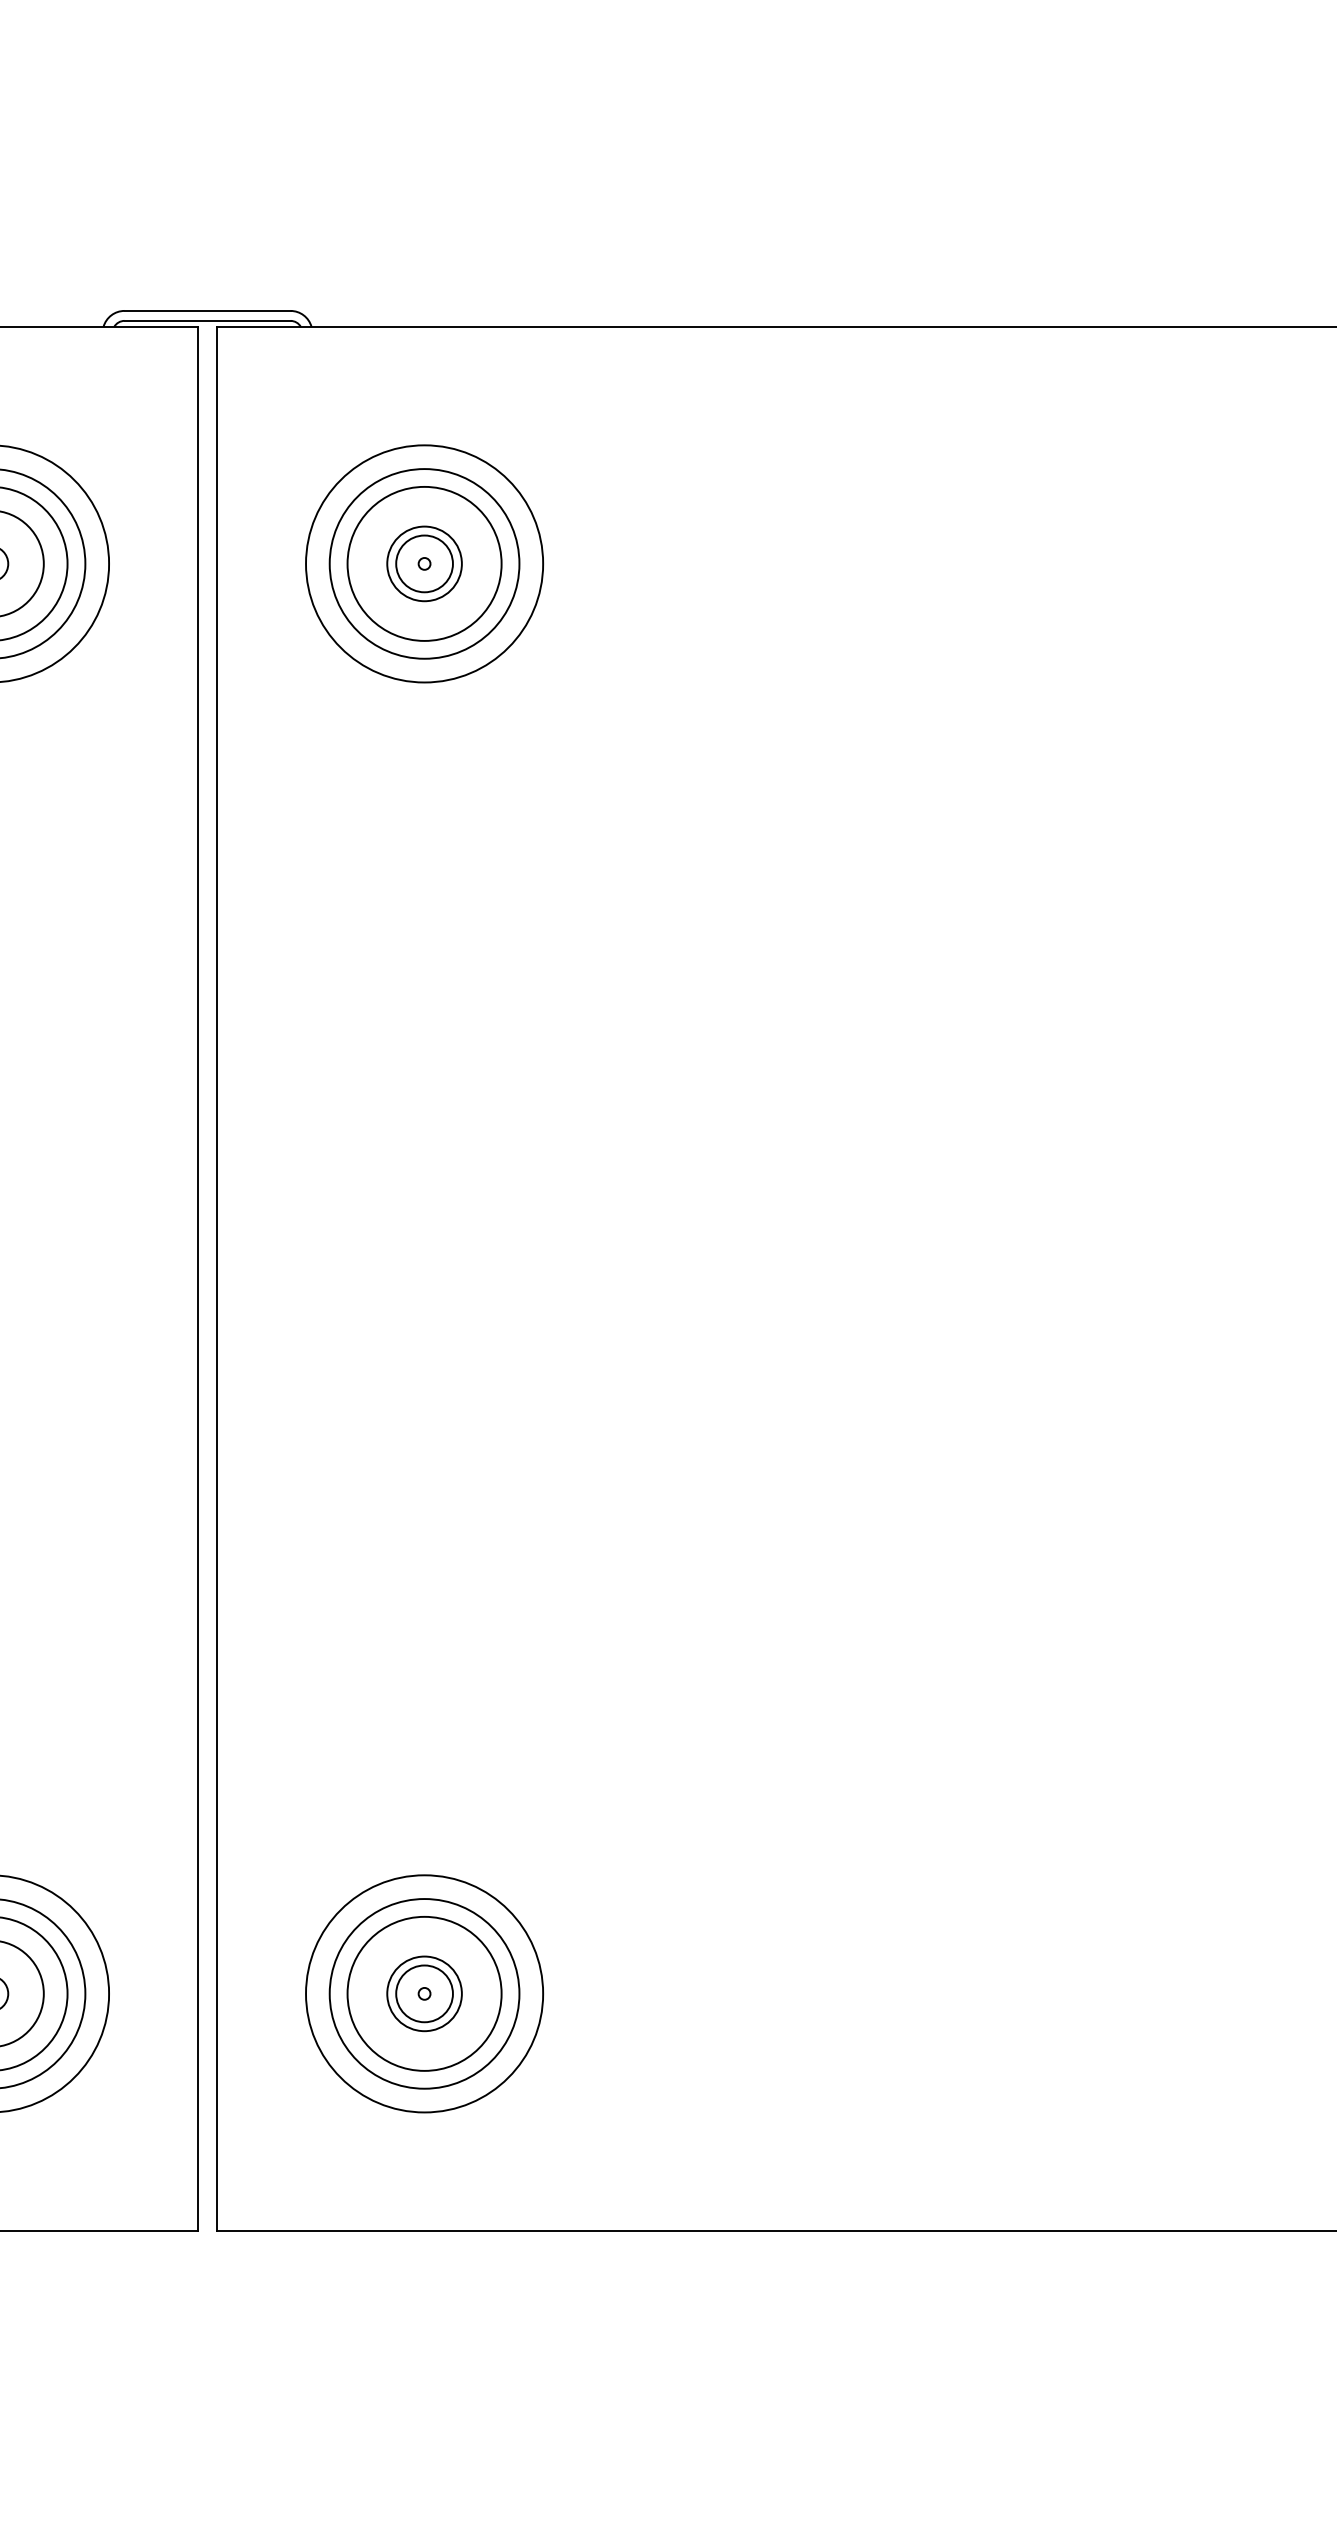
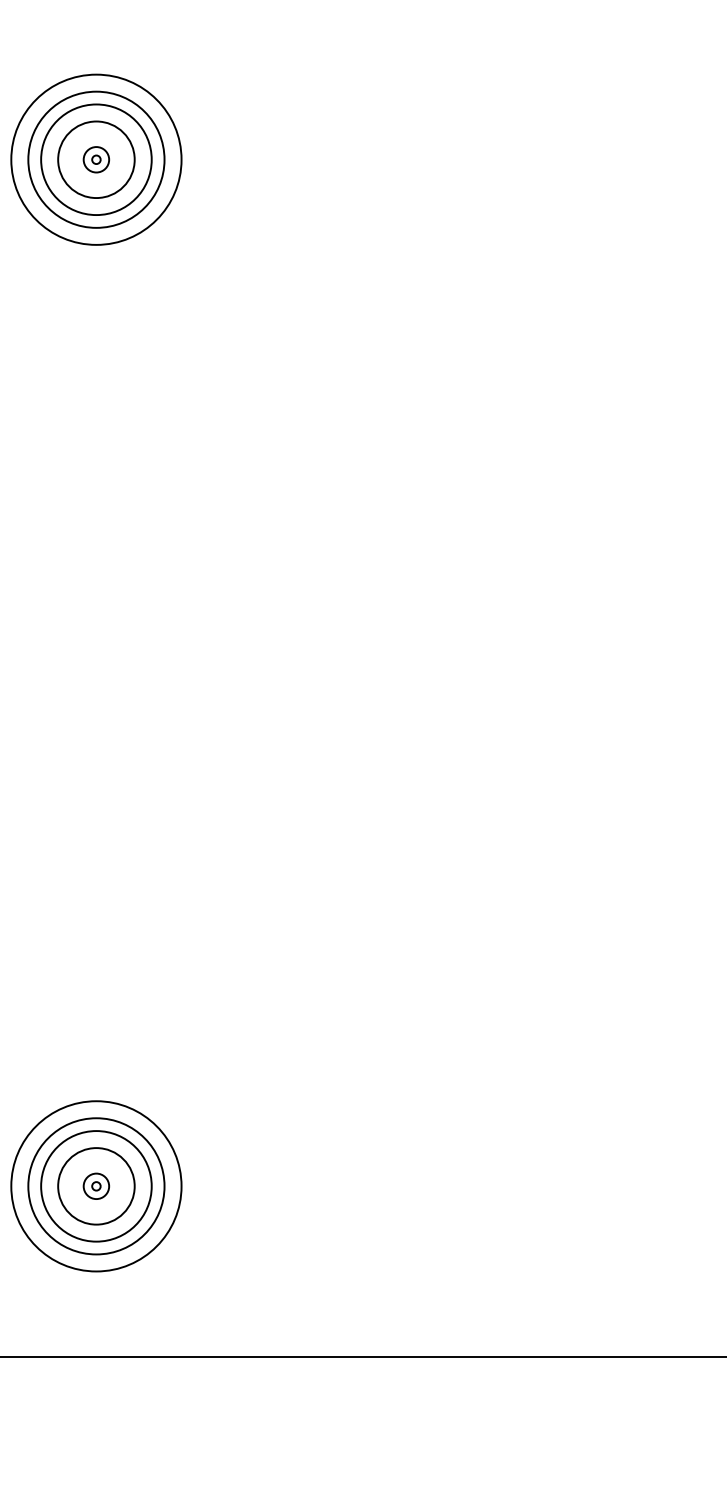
circle: (424, 563) -> (96, 159), size x0.62
circle: (424, 563) -> (96, 159), size x1.43
circle: (424, 1993) -> (96, 1186), size x0.62
circle: (424, 1993) -> (96, 1186), size x1.43

